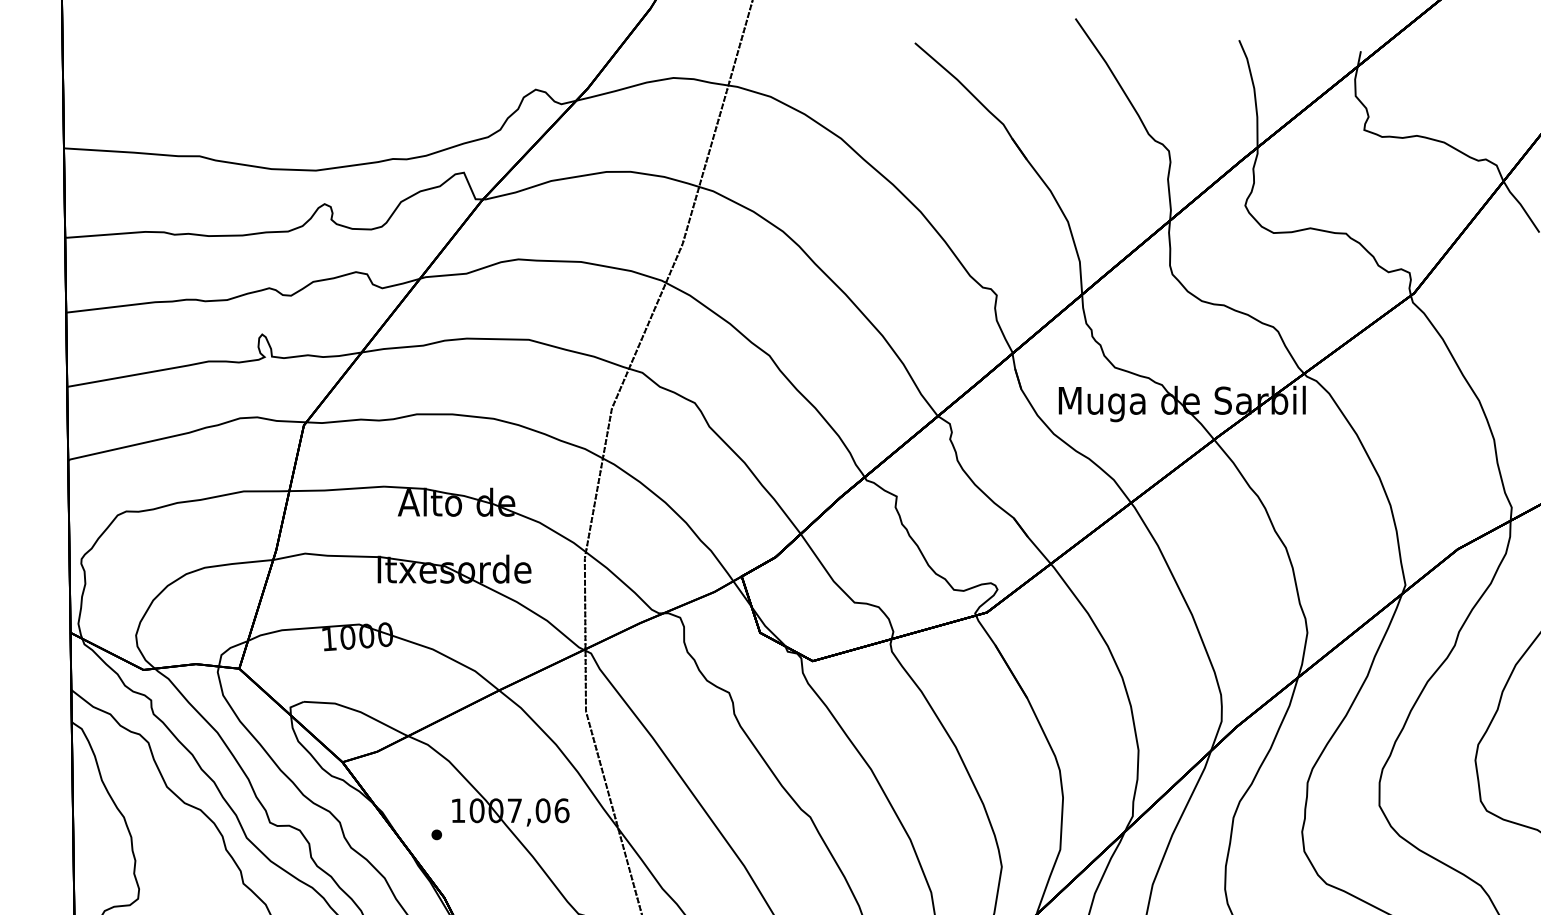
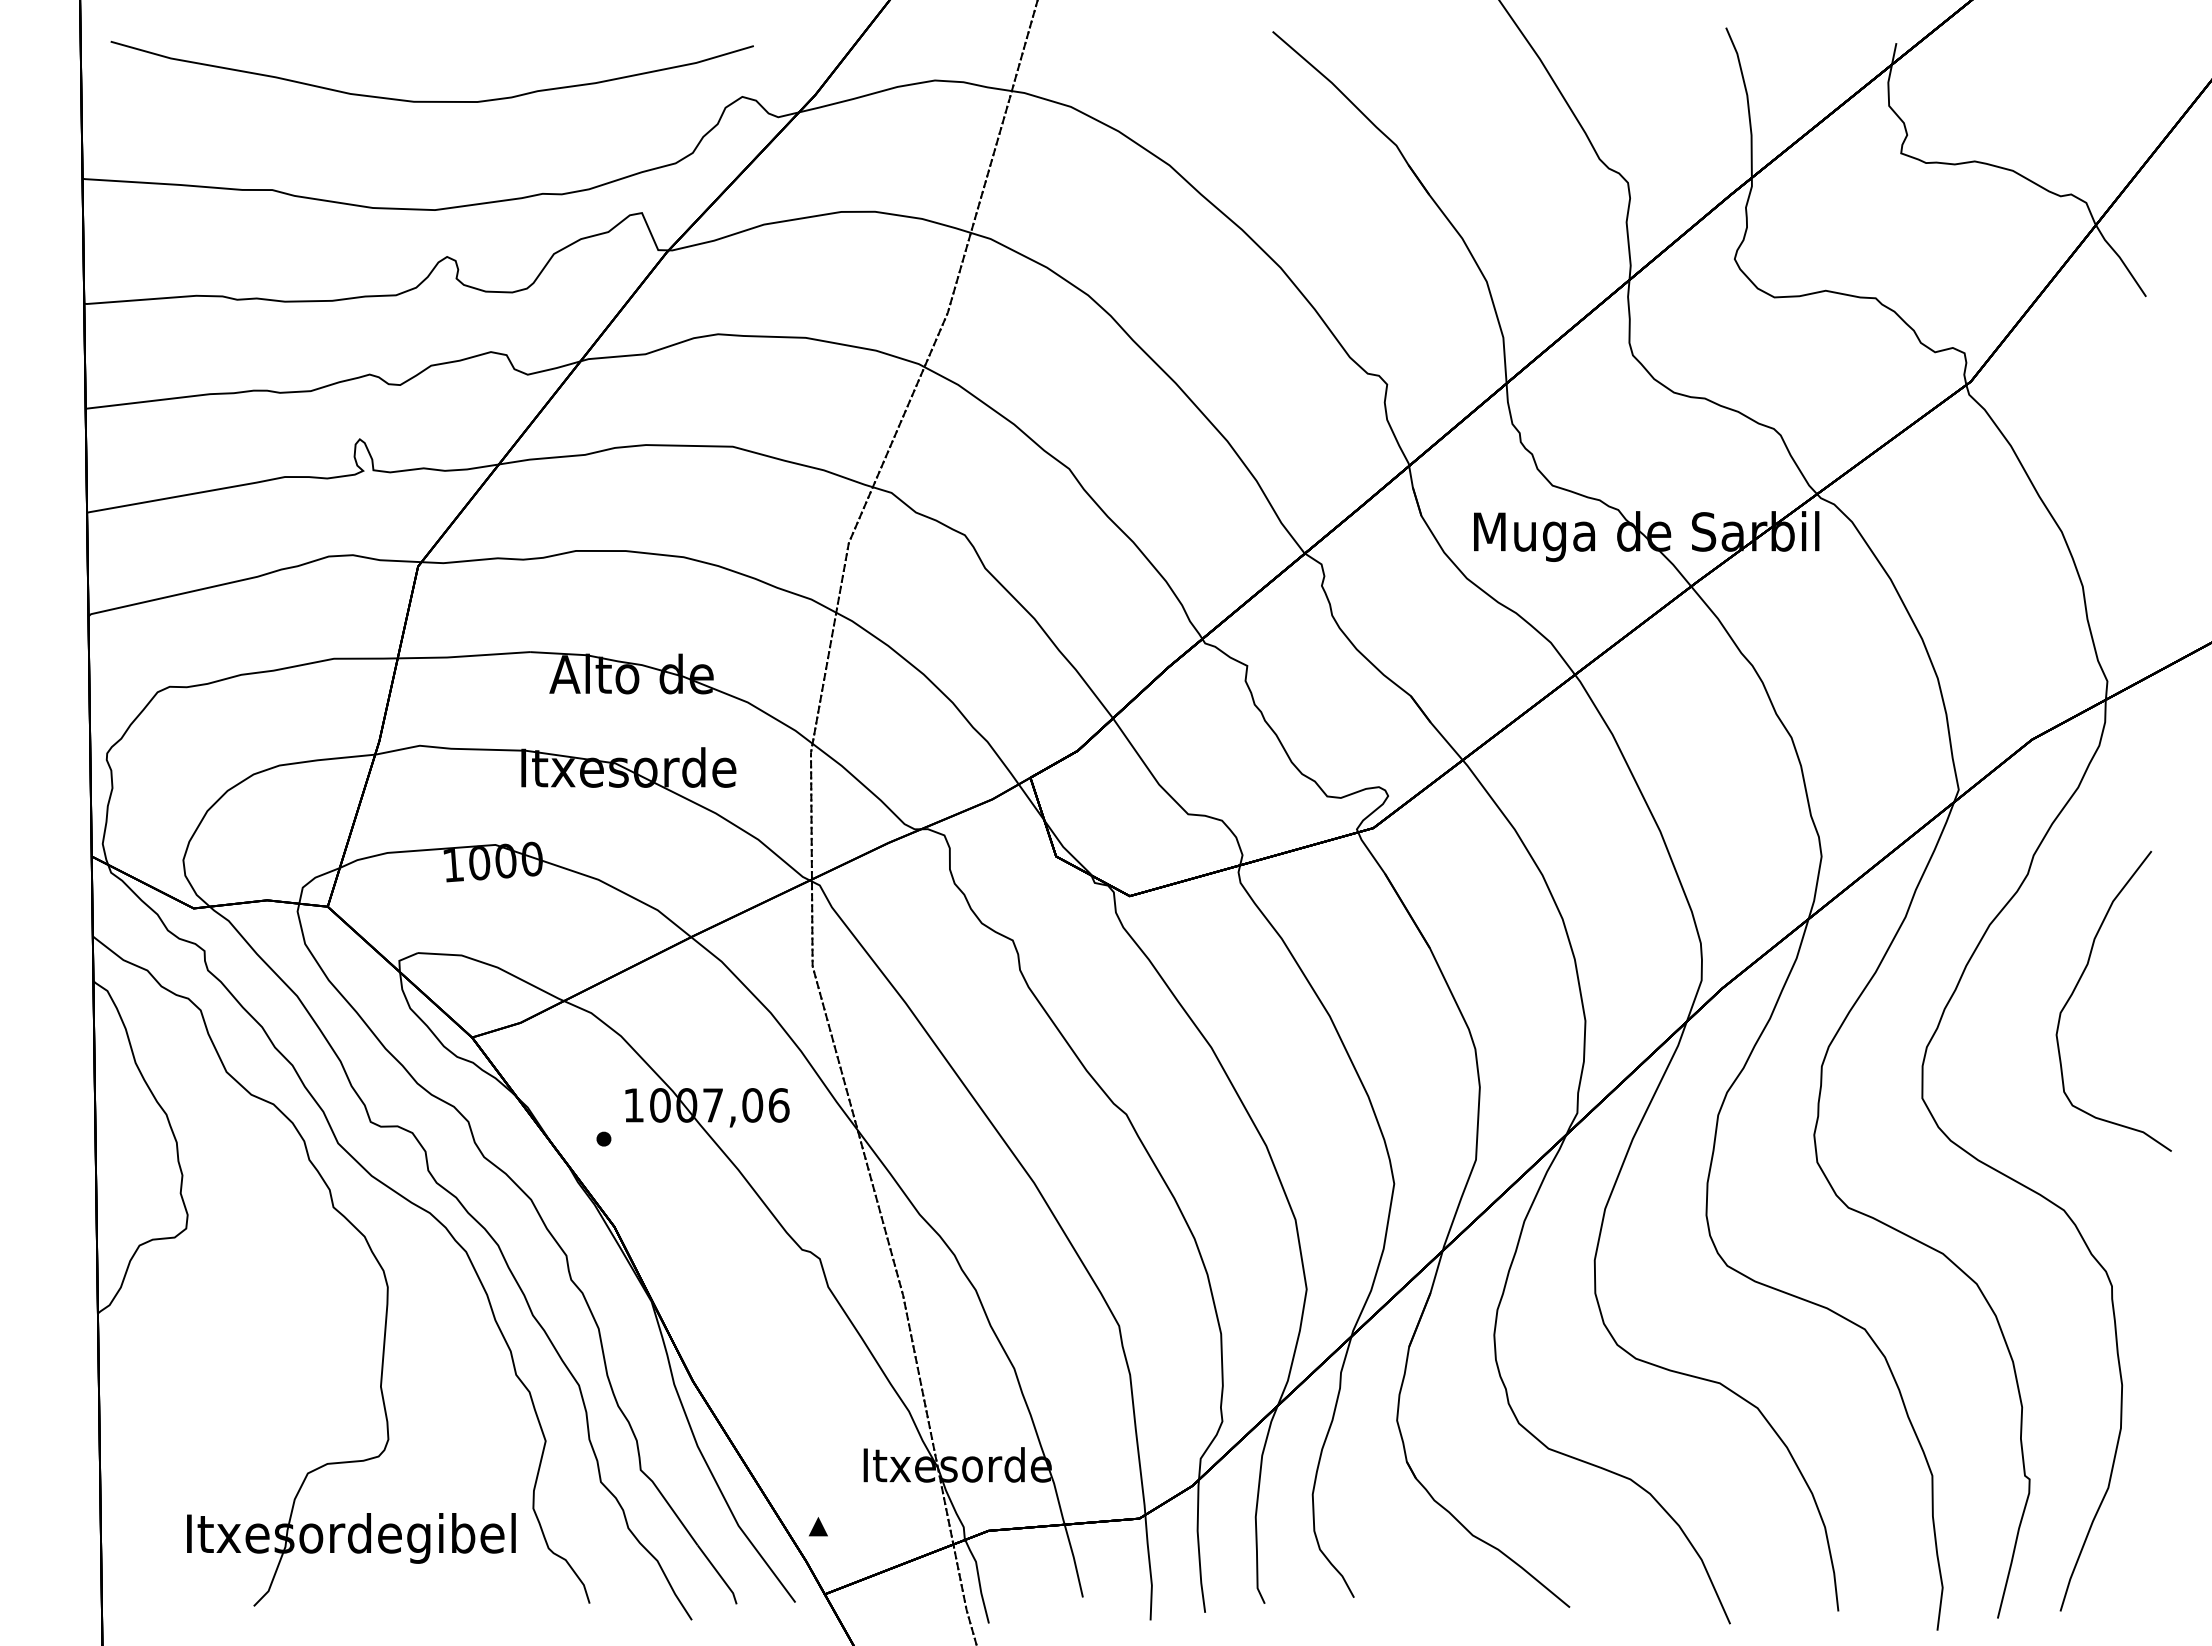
curve: (308, 92) -> (424, 100), added

